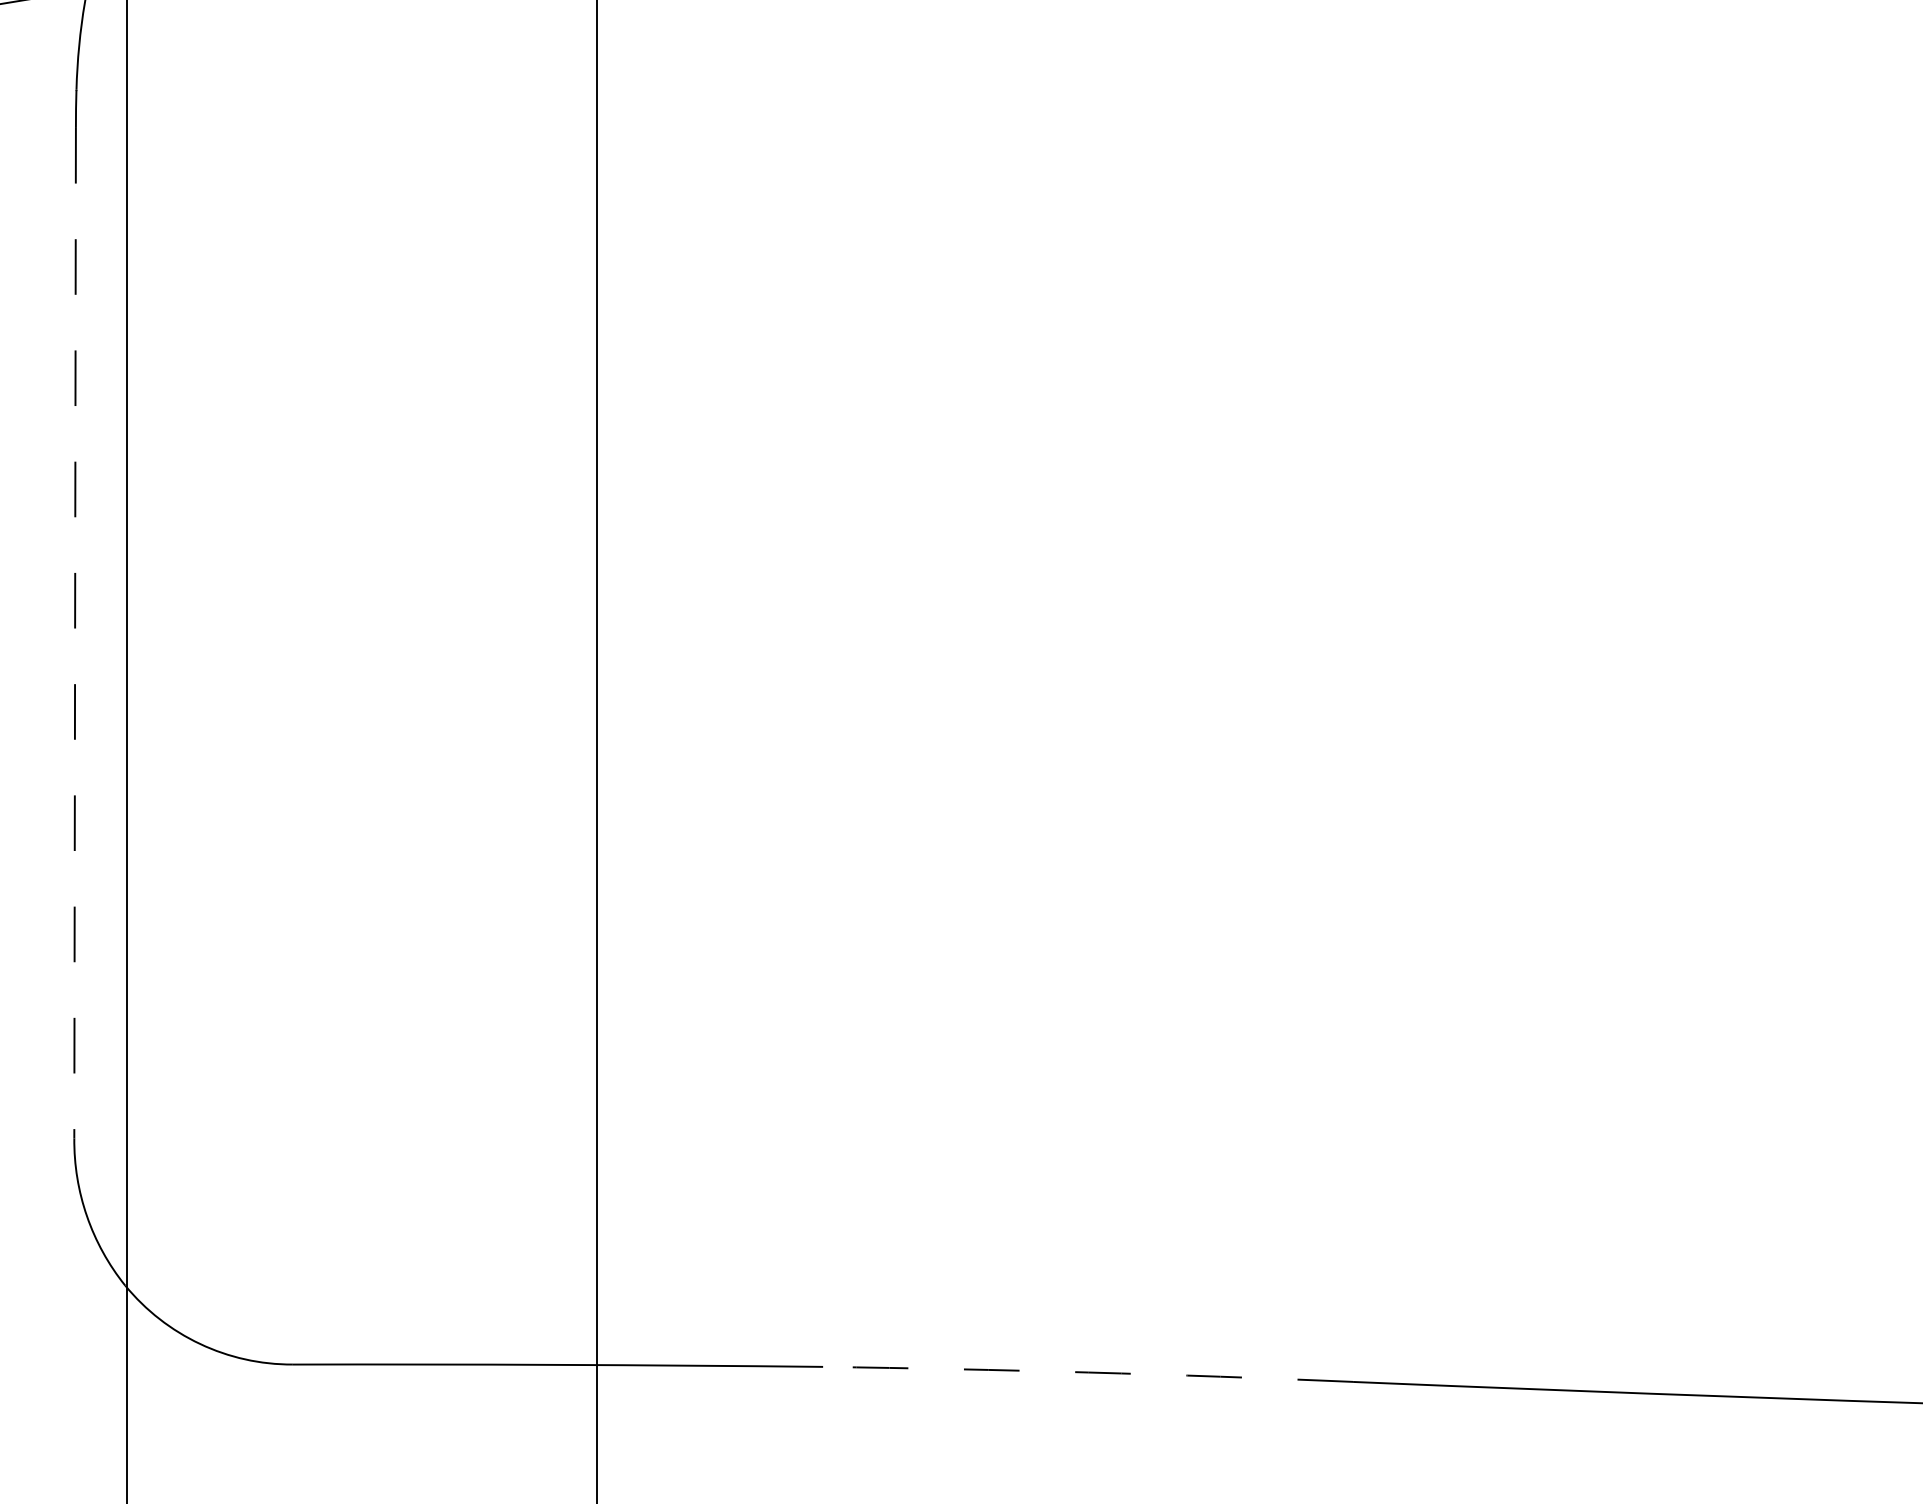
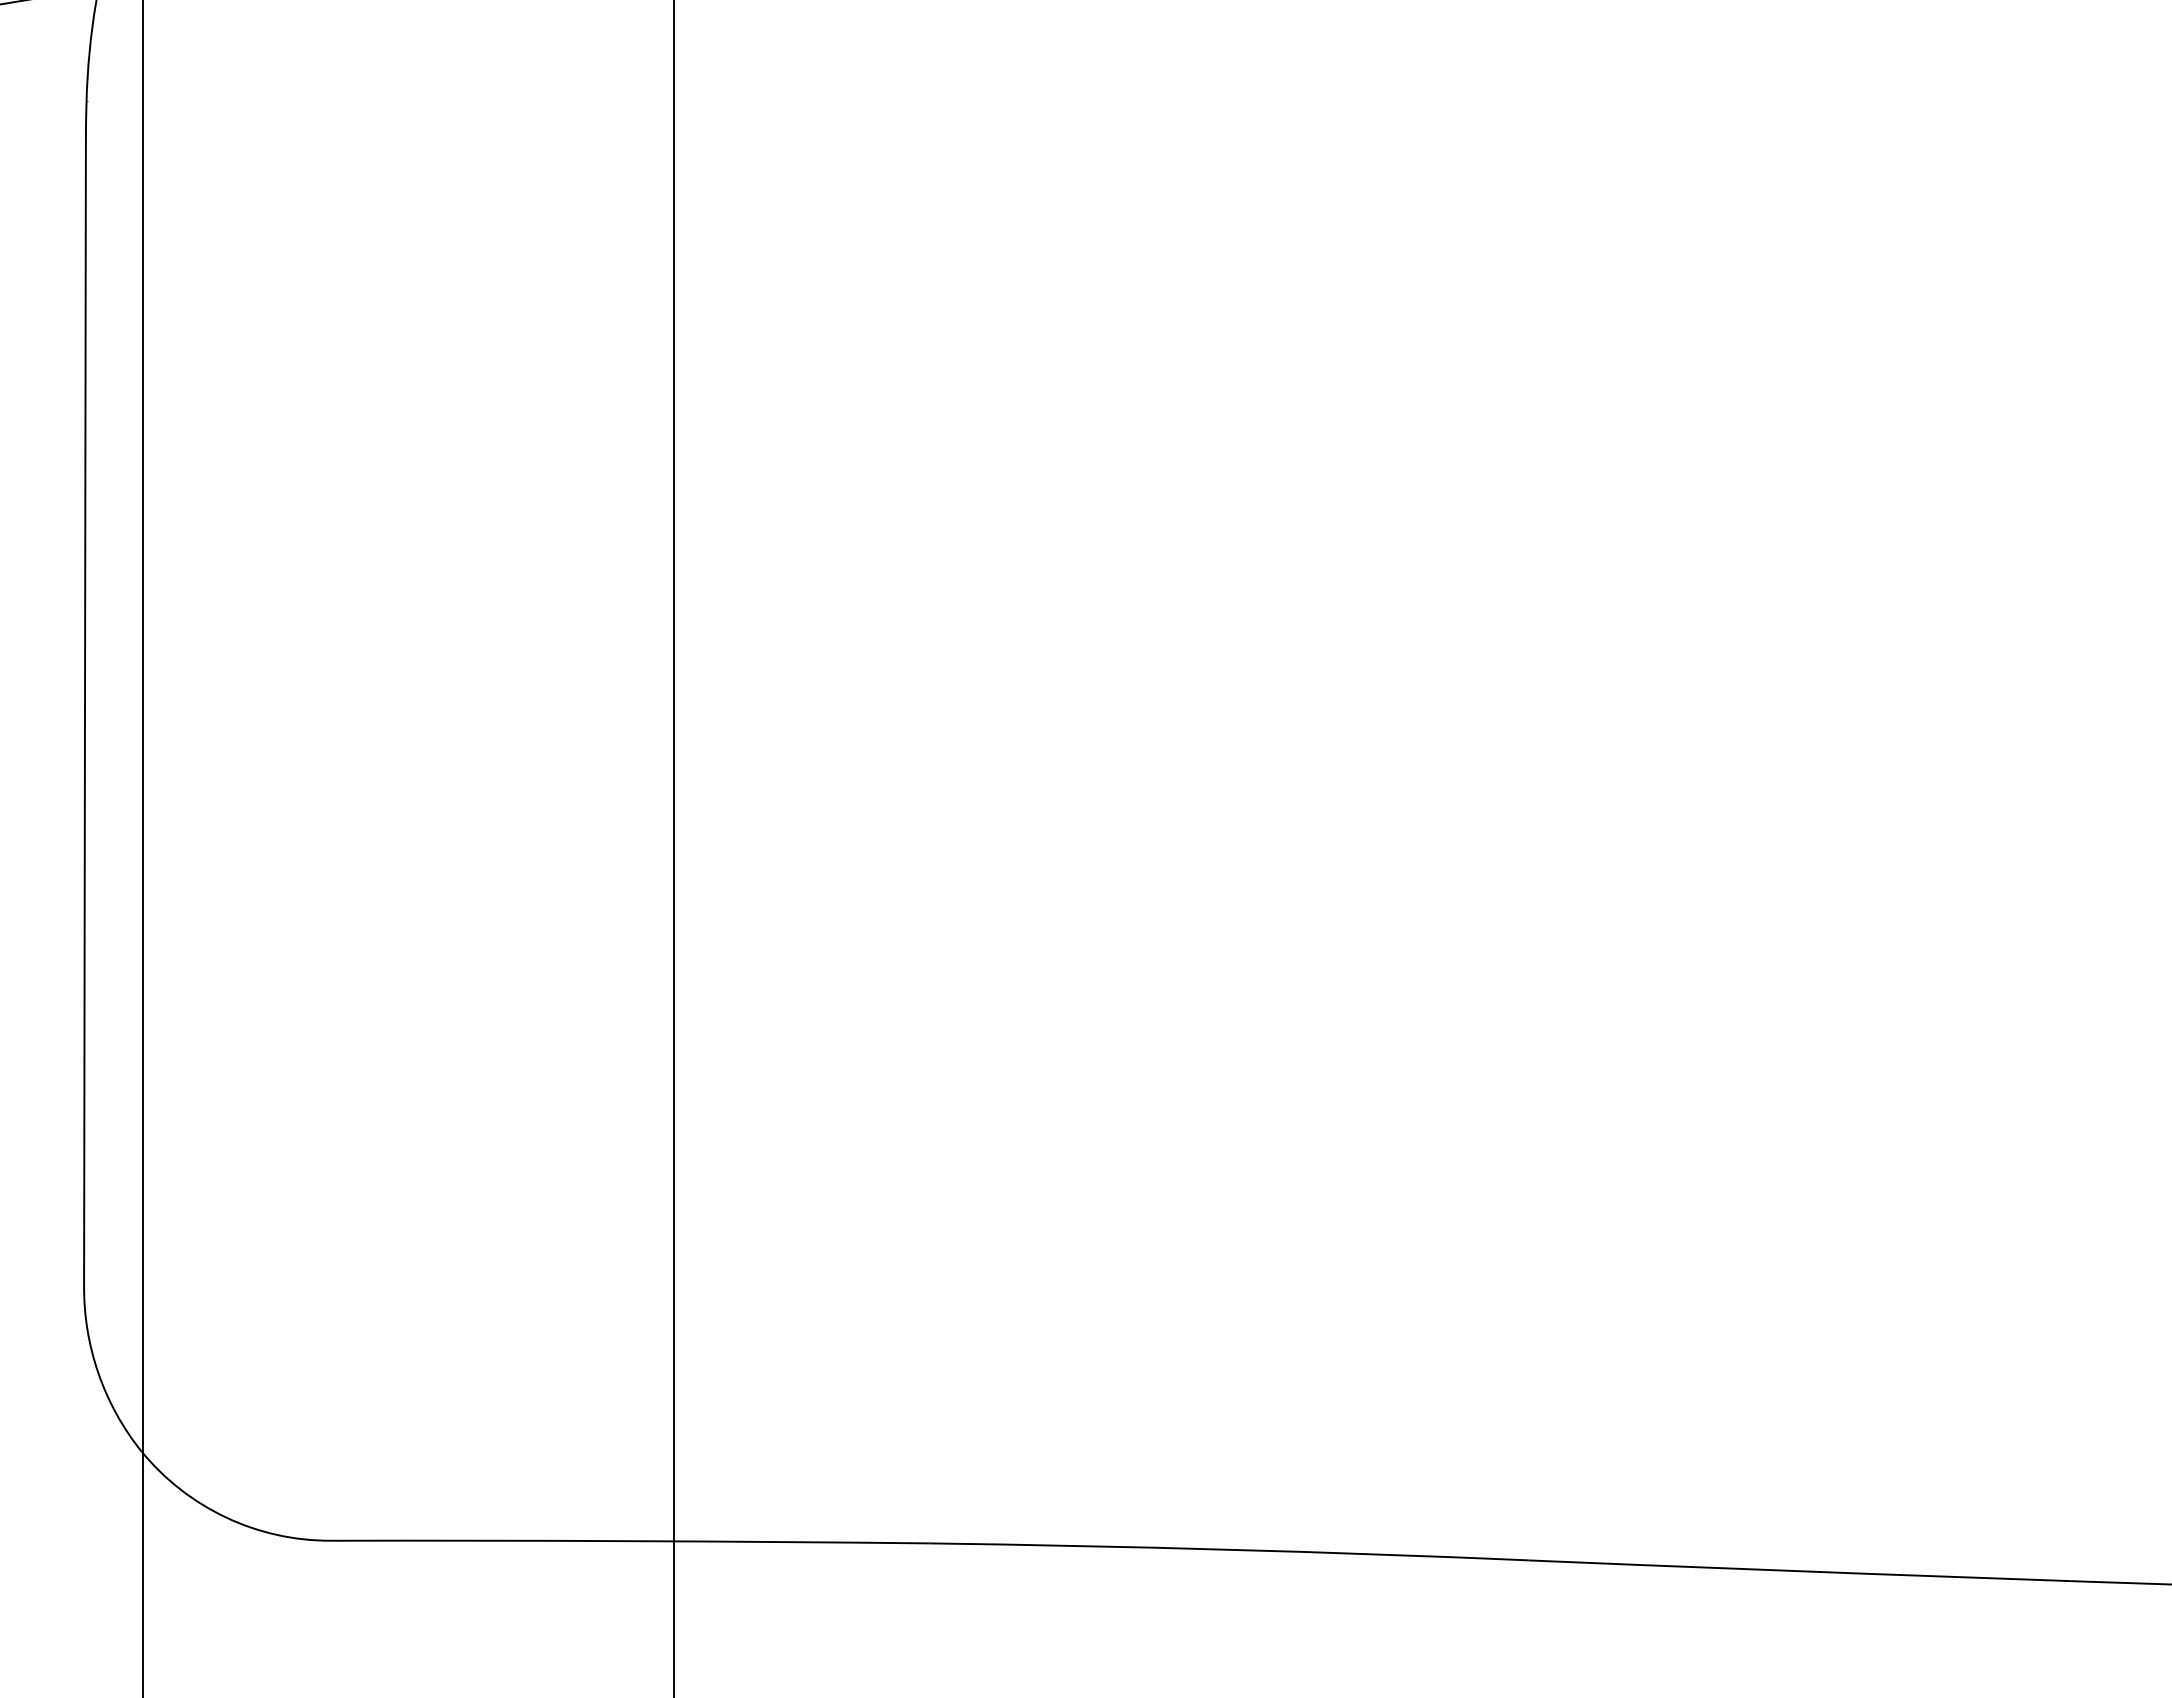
line: (75, 632) -> (85, 714), dashed -> solid
arc: (1088, 1372) -> (1229, 1549), dashed -> solid

